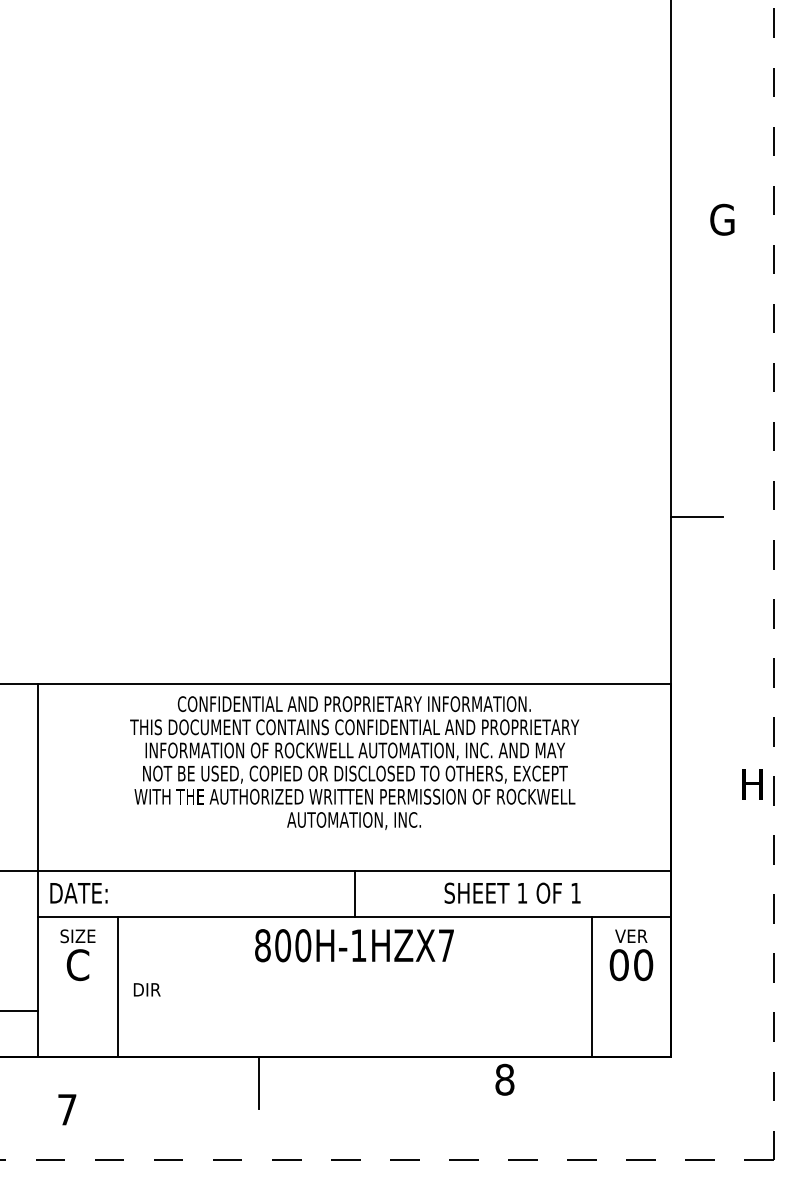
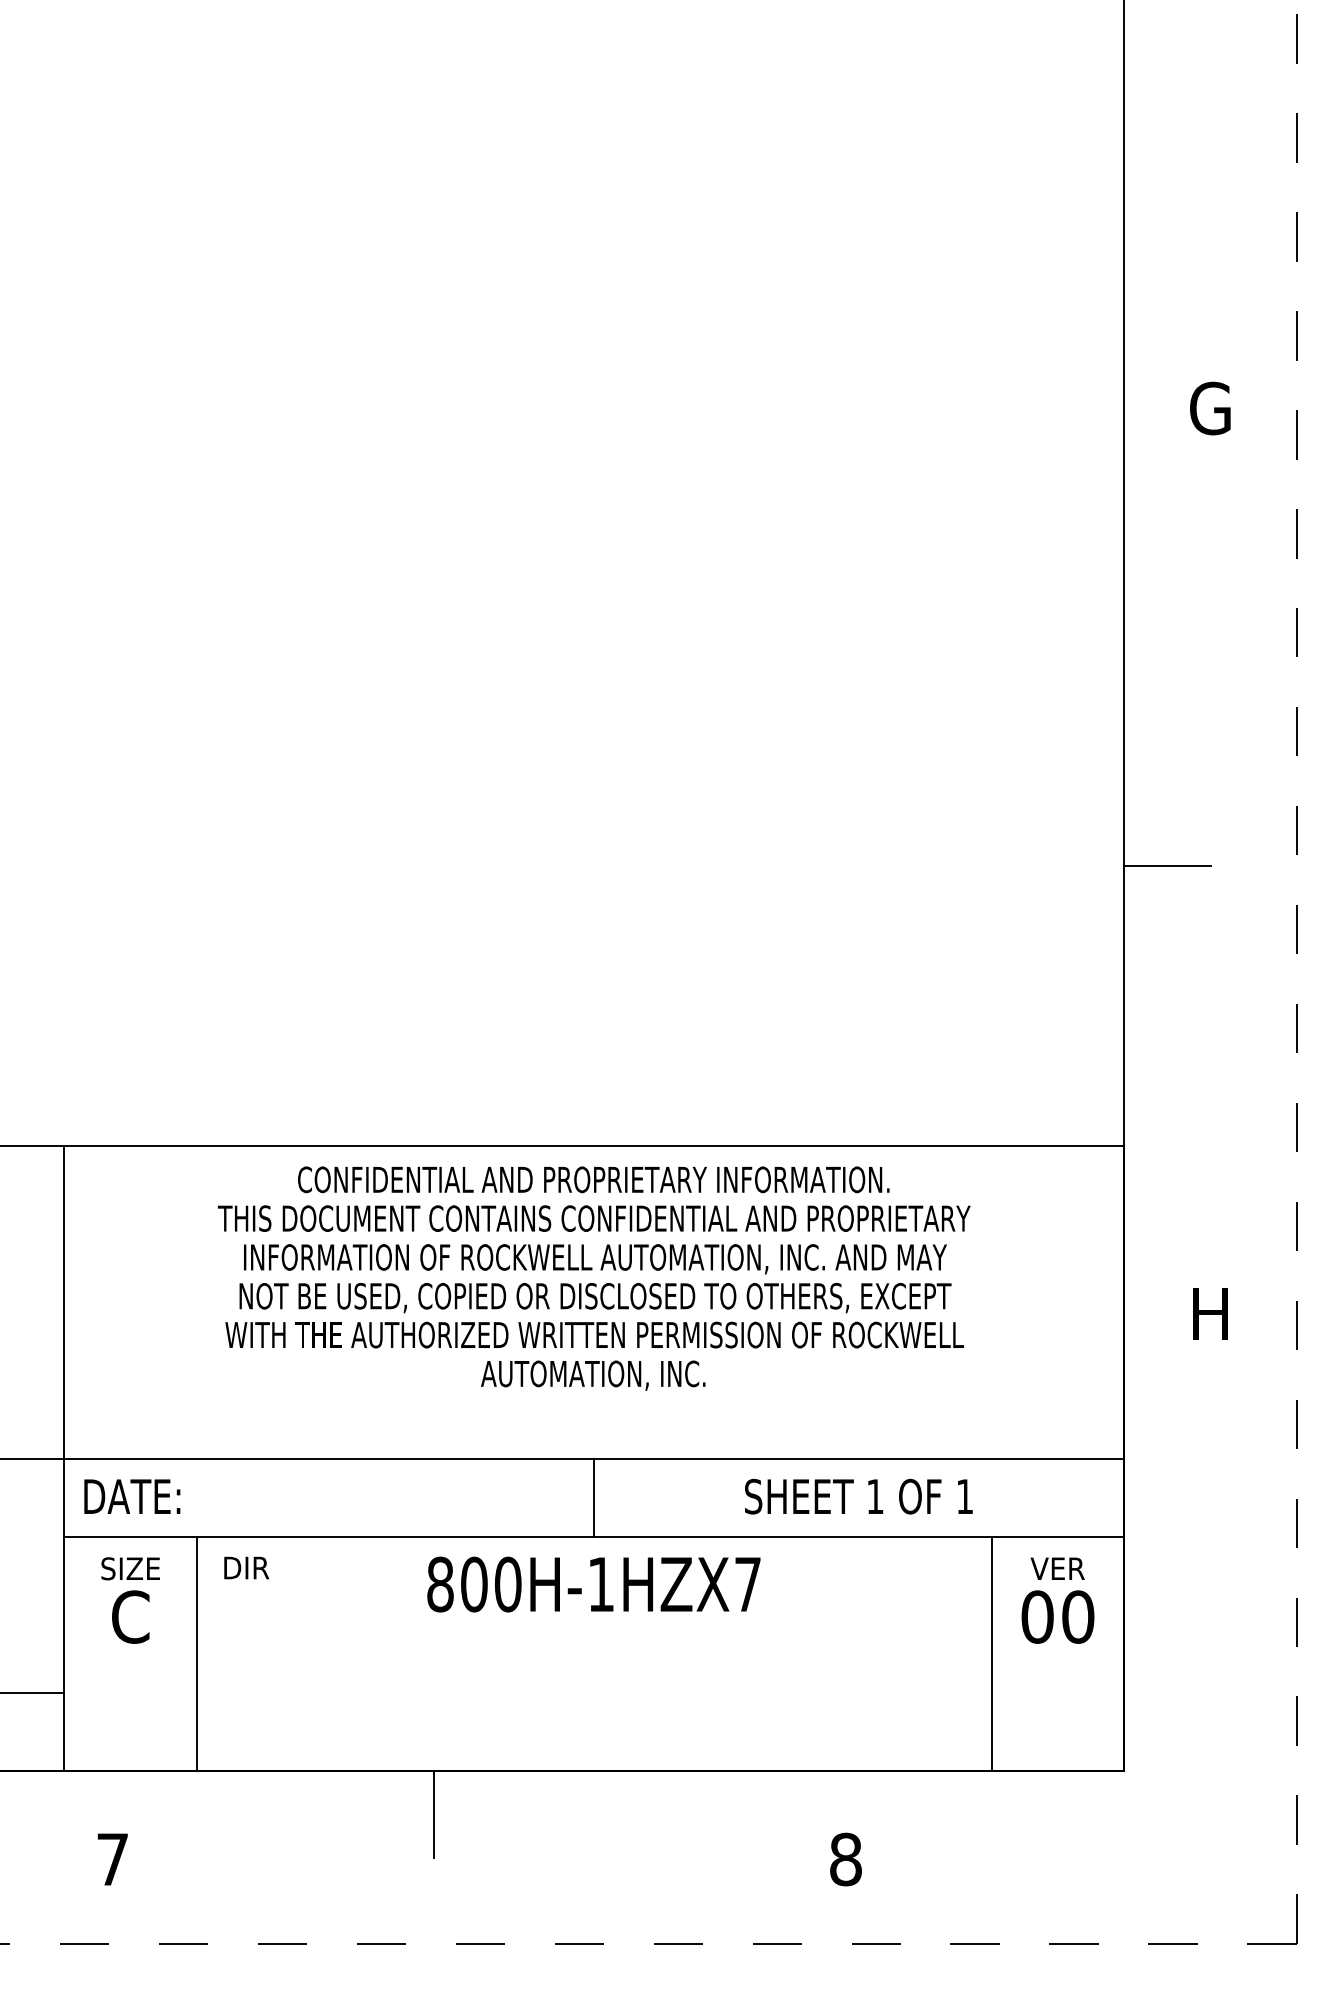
text: (722, 219) -> (1210, 408), moved
text: (752, 784) -> (1210, 1314), moved
text: (146, 989) -> (245, 1567), moved
text: (504, 1079) -> (845, 1859), moved

